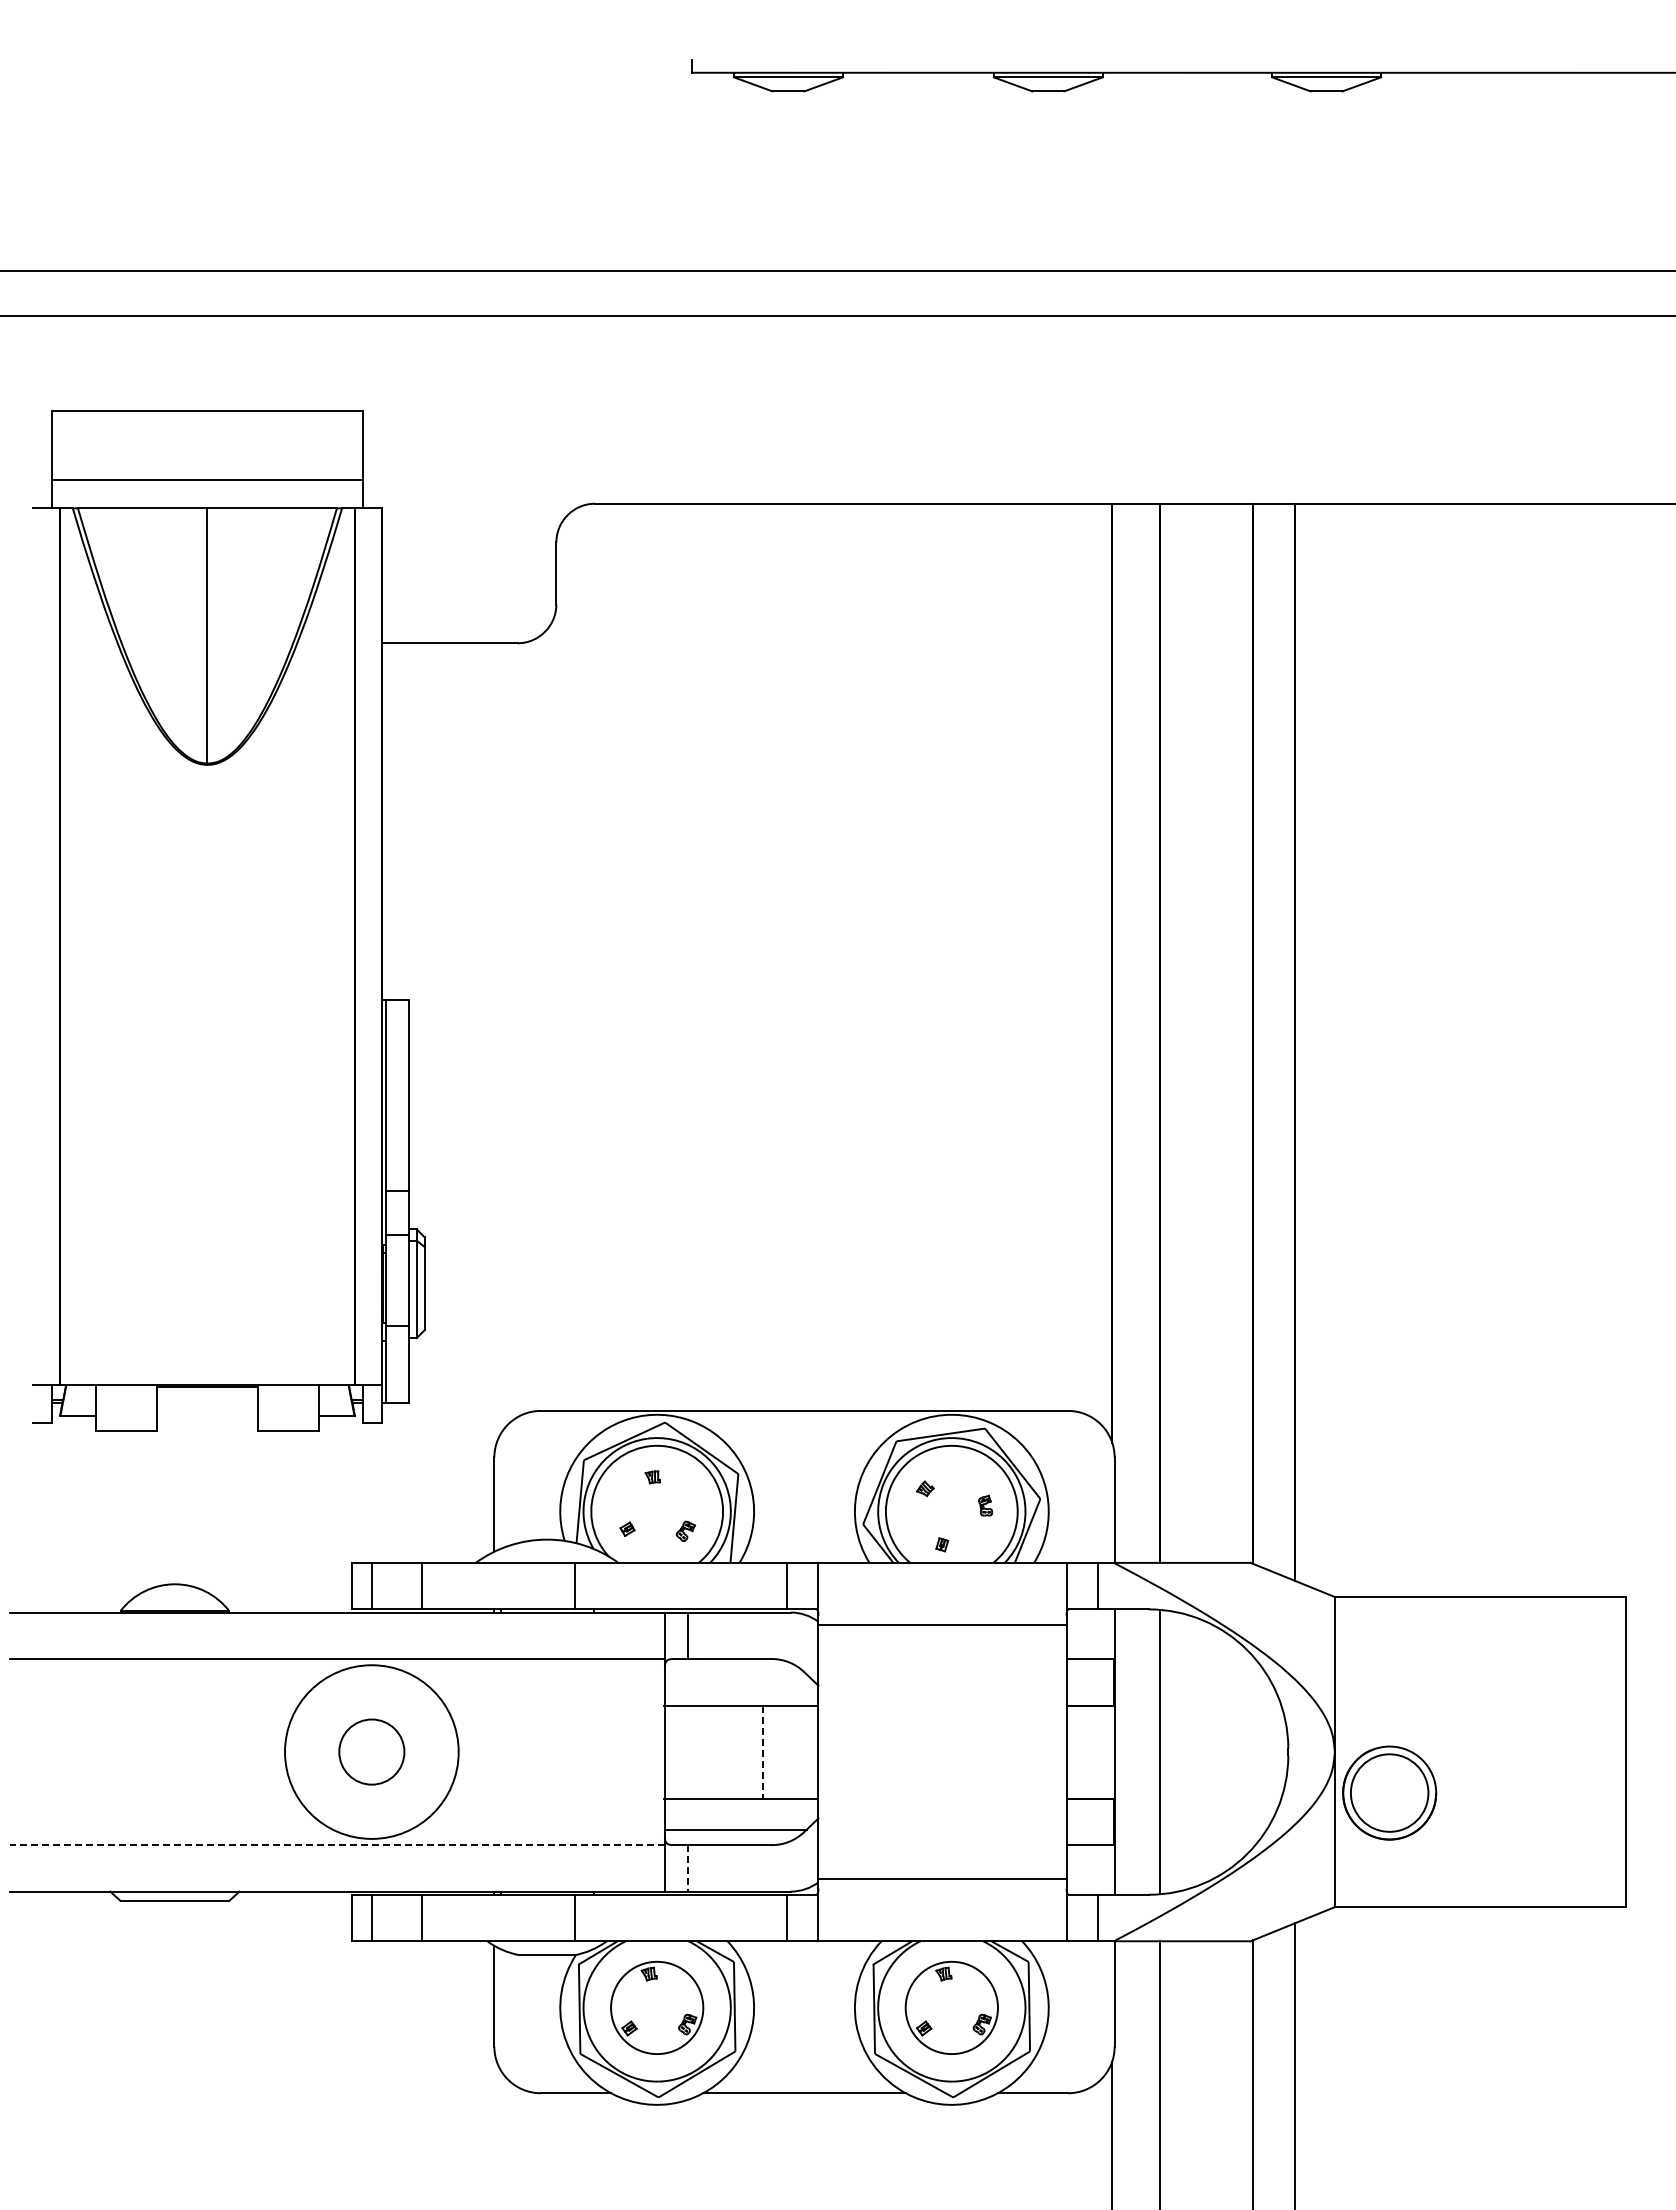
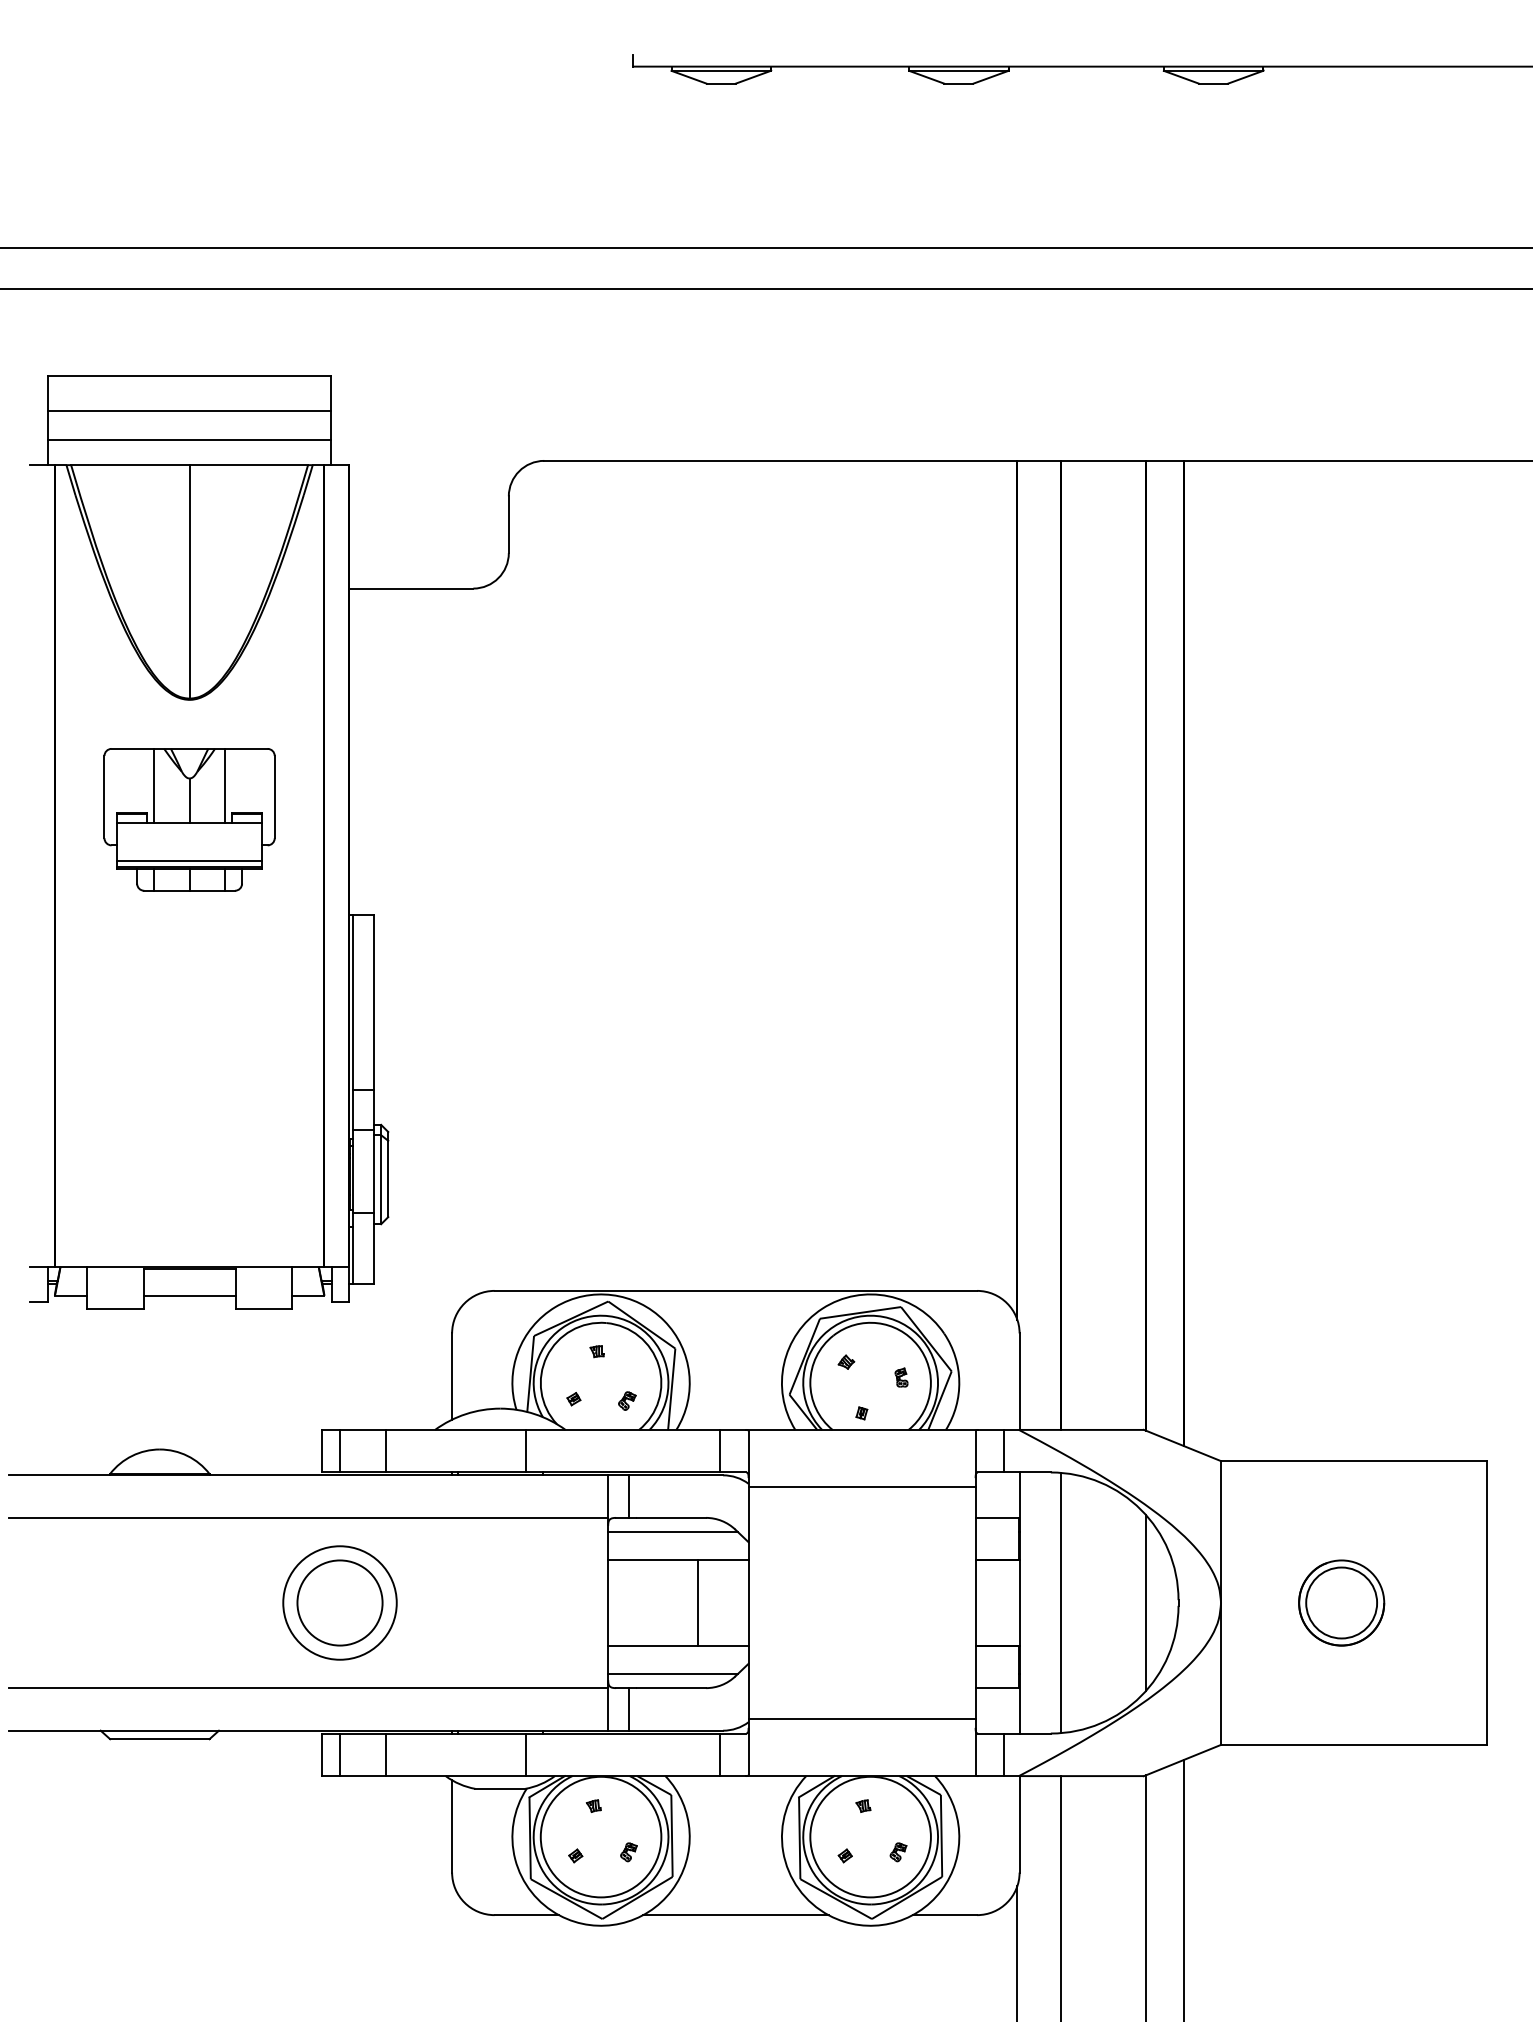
line: (207, 449) -> (189, 411), added
part: (207, 895) -> (189, 819), added
line: (207, 1416) -> (189, 1295), added
line: (735, 1674) -> (672, 1532), added
circle: (371, 1751) -> (339, 1602), size x1.43
circle: (371, 1752) -> (339, 1603), size x0.71
line: (762, 1752) -> (697, 1603), dashed -> solid
line: (1252, 1752) -> (1145, 1603), added
part: (1389, 1792) -> (1341, 1602), moved
line: (337, 1845) -> (308, 1688), dashed -> solid
line: (688, 1868) -> (629, 1709), dashed -> solid
circle: (657, 2007) -> (601, 1836), size x1.43
circle: (951, 2007) -> (870, 1836), size x1.43

